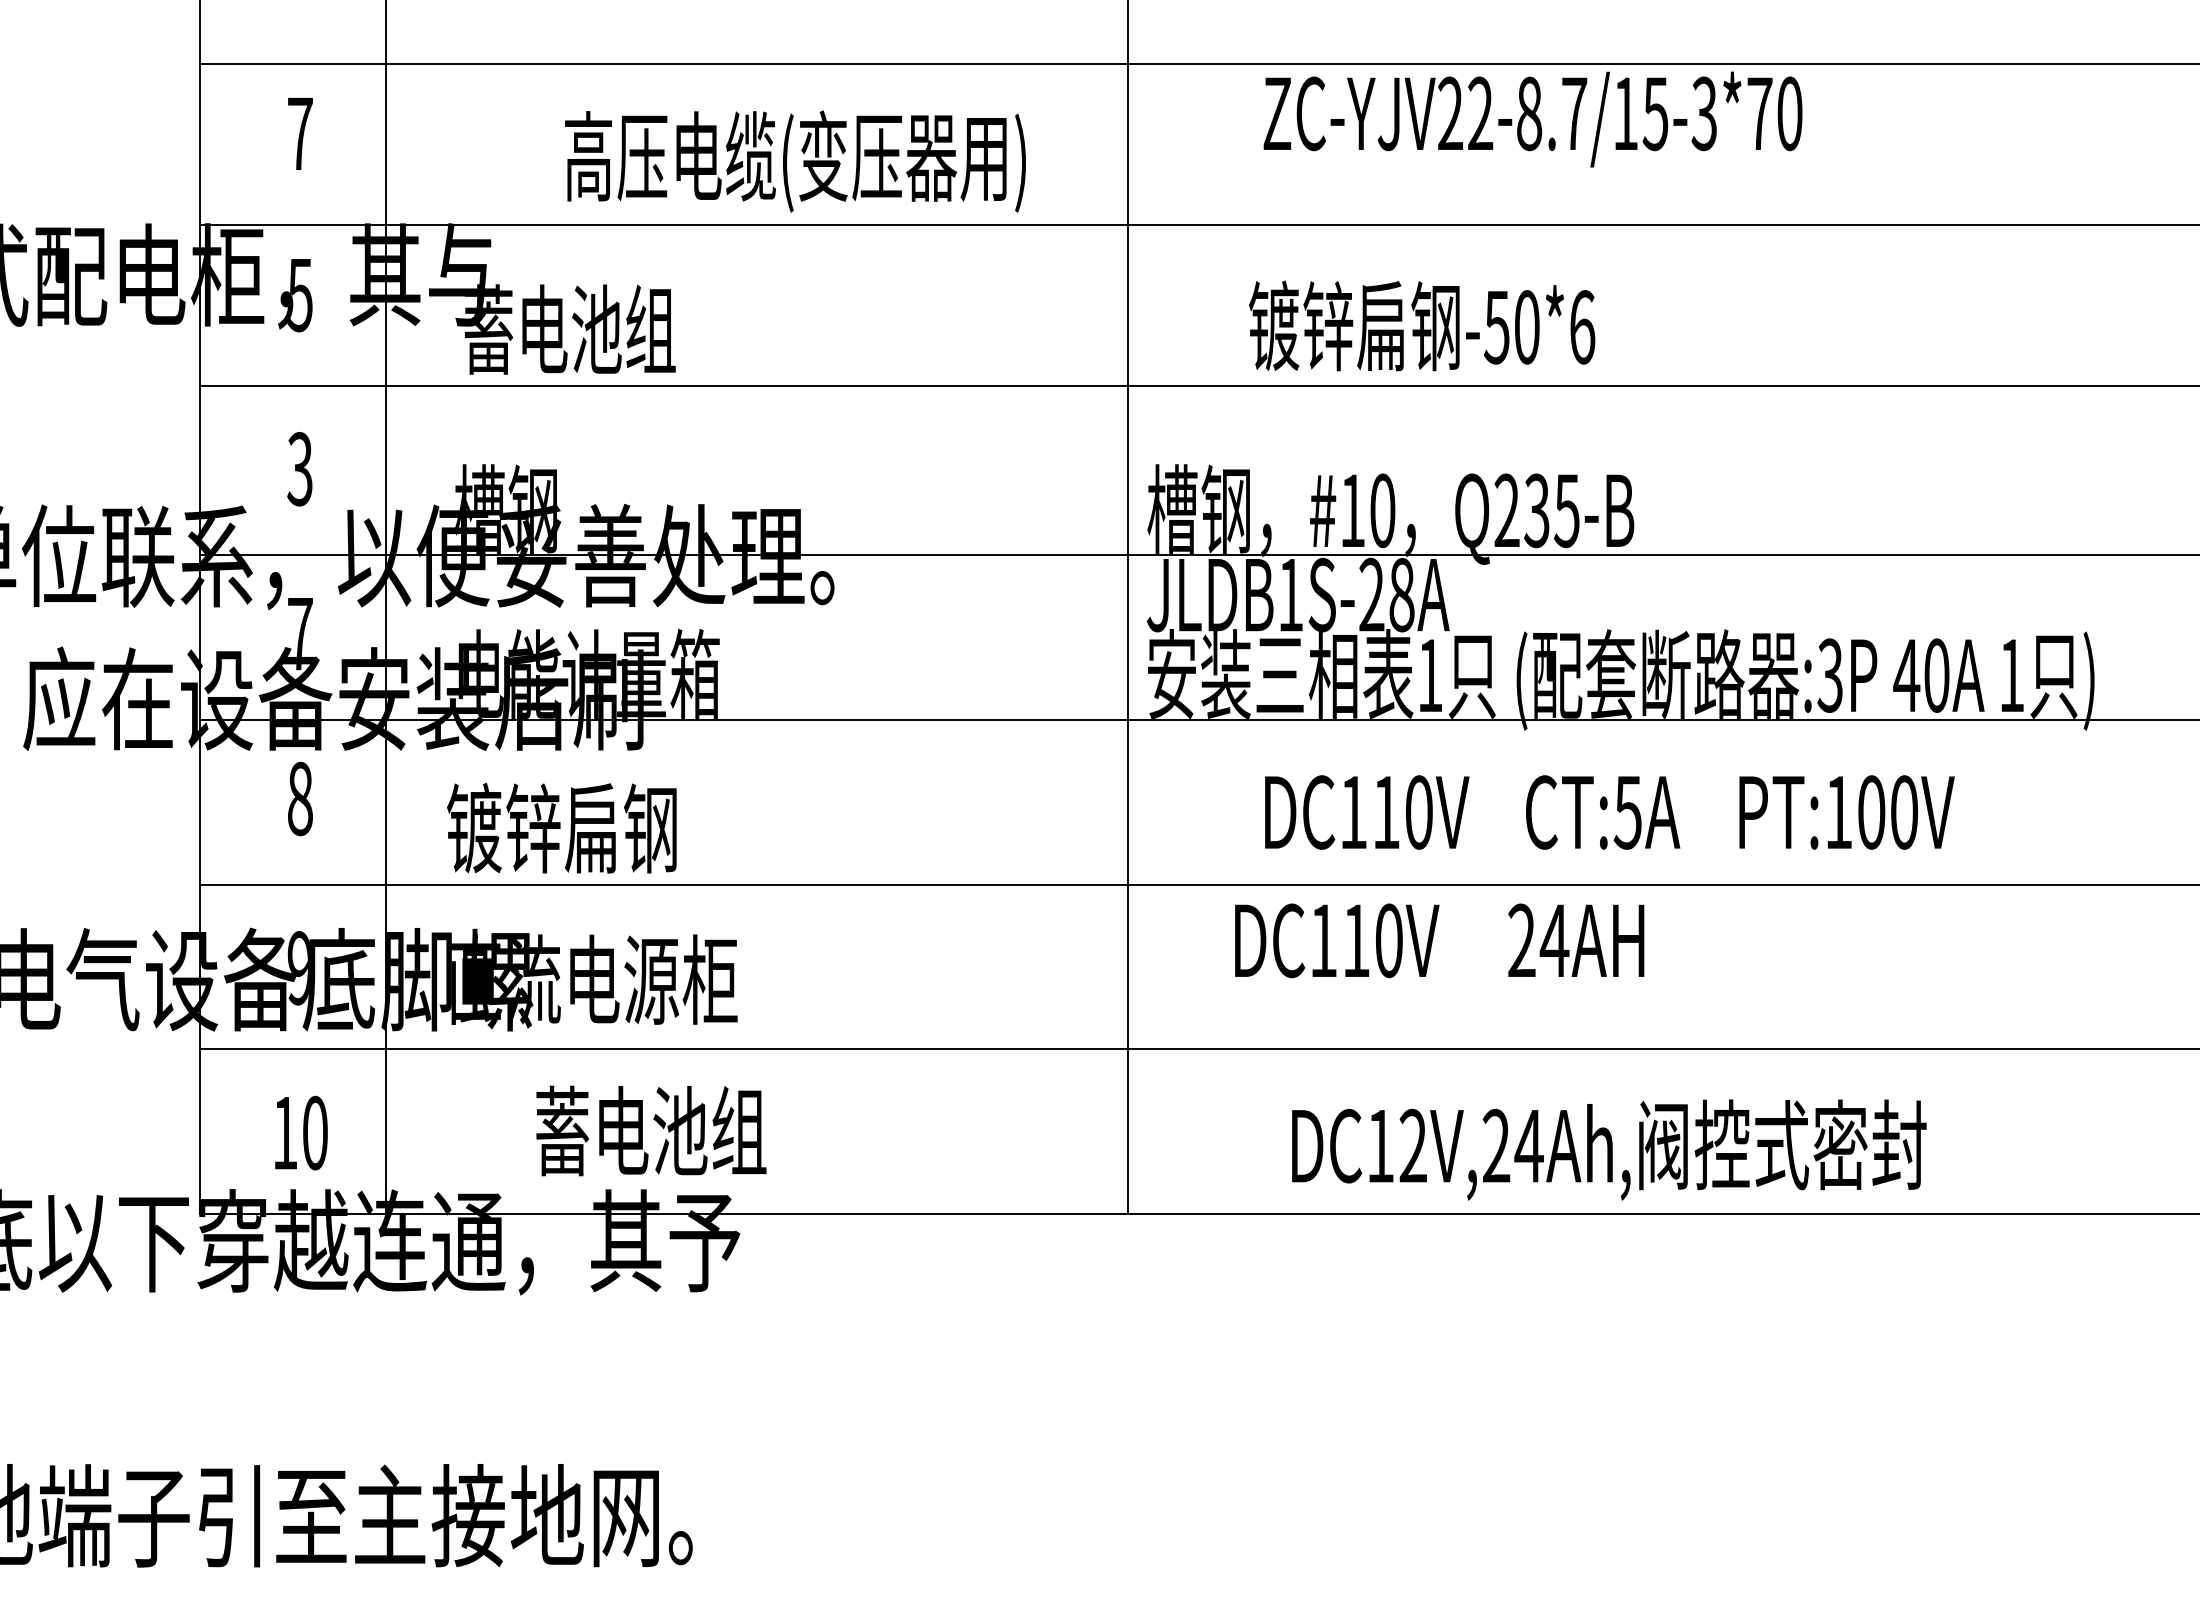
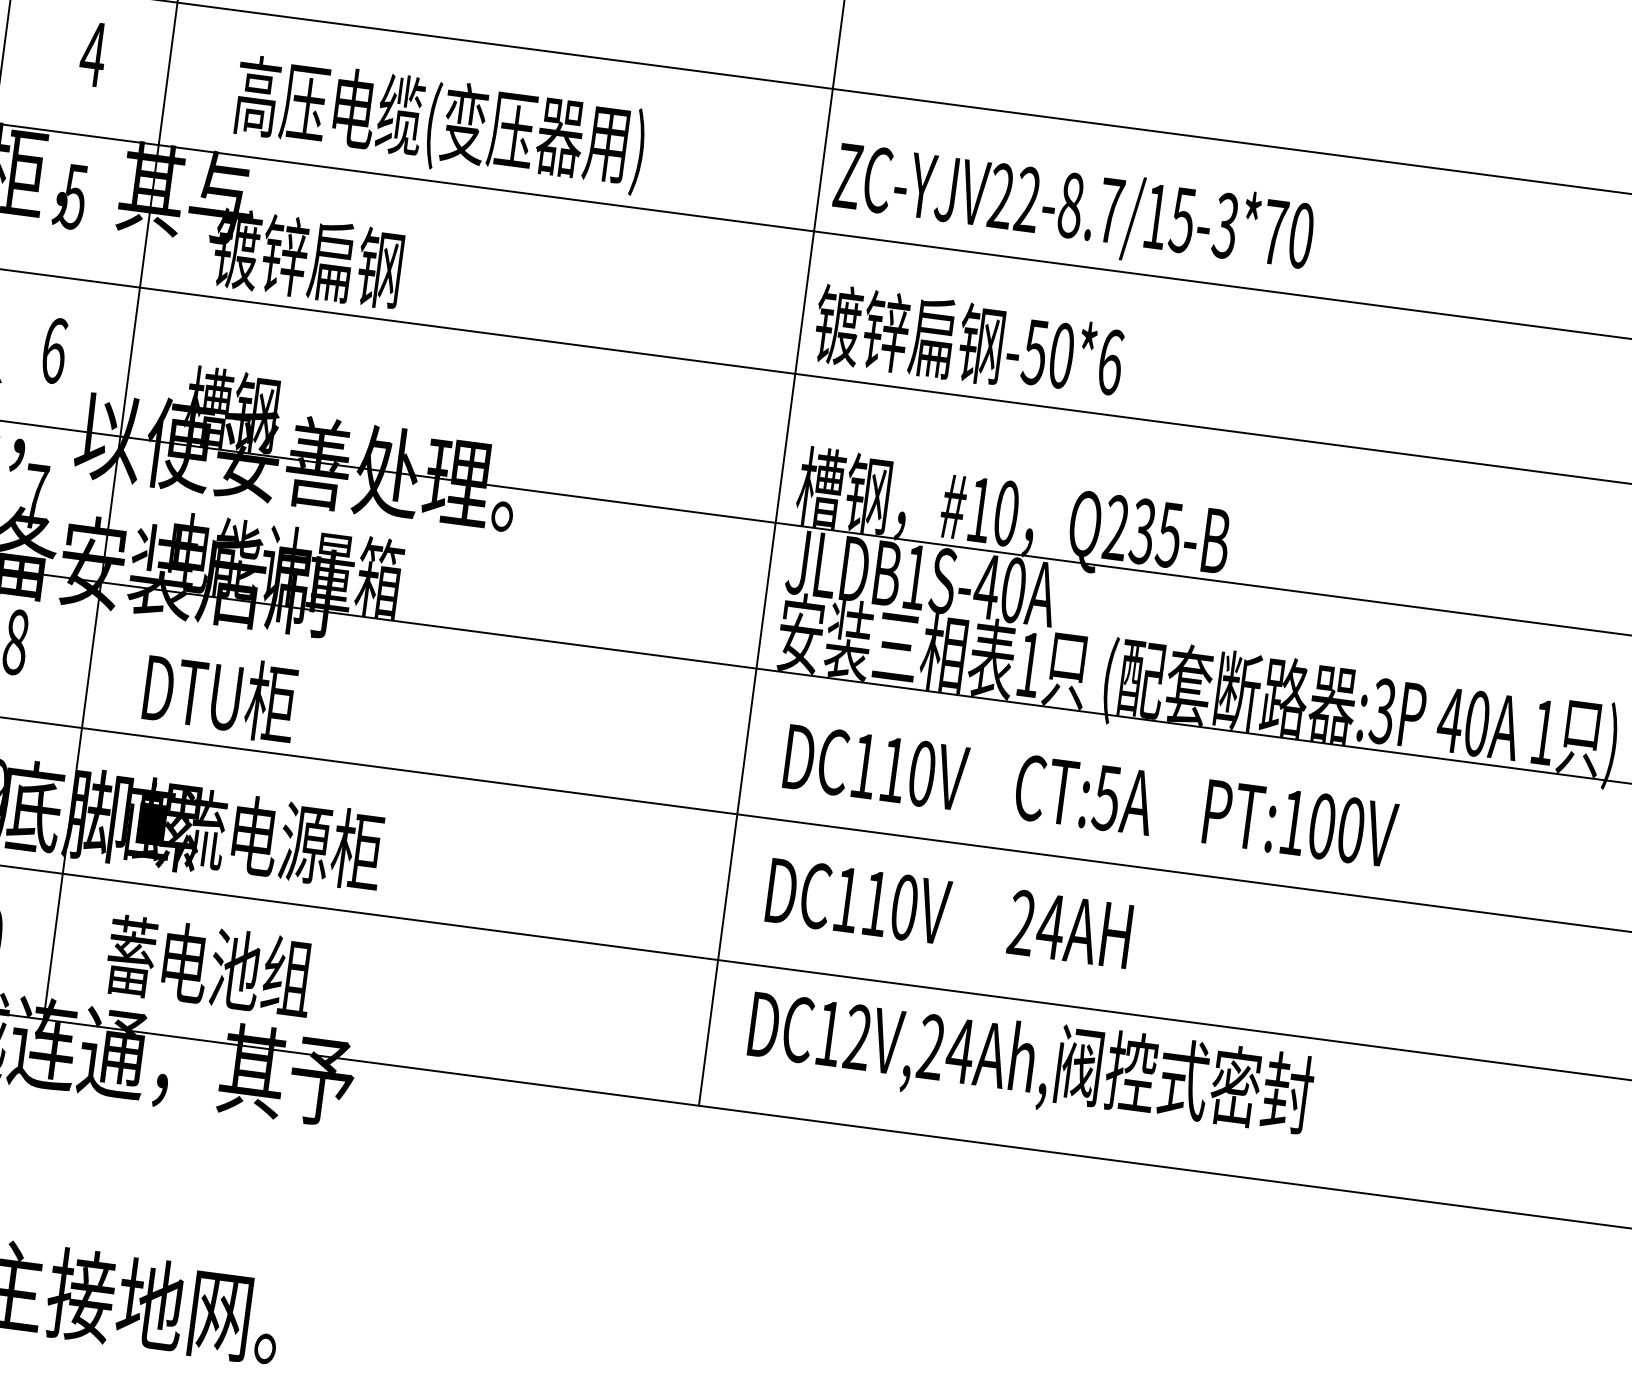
text: (1532, 119) -> (1073, 210), moved
text: (299, 133) -> (92, 53), 7 -> 4
text: (795, 161) -> (439, 124), moved
text: (1422, 325) -> (969, 342), moved
text: (569, 329) -> (308, 258), 蓄电池组 -> 镀锌扁钢
text: (300, 469) -> (54, 351), 3 -> 6
text: (1386, 594) -> (1000, 587), JLDB1S-28A -> JLDB1S-40A
text: (1609, 812) -> (1090, 795), moved
text: (561, 828) -> (243, 698), 镀锌扁钢 -> DTU柜
text: (1439, 940) -> (949, 913), moved
text: (651, 1130) -> (210, 966), moved
text: (1609, 1149) -> (1030, 1063), moved

